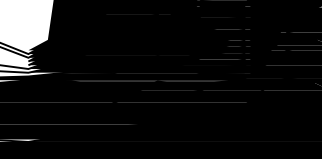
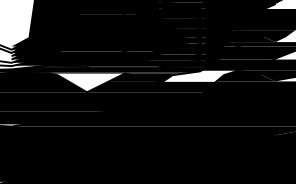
fill: (243, 83) -> (199, 75), removed
fill: (115, 91) -> (87, 82), removed

